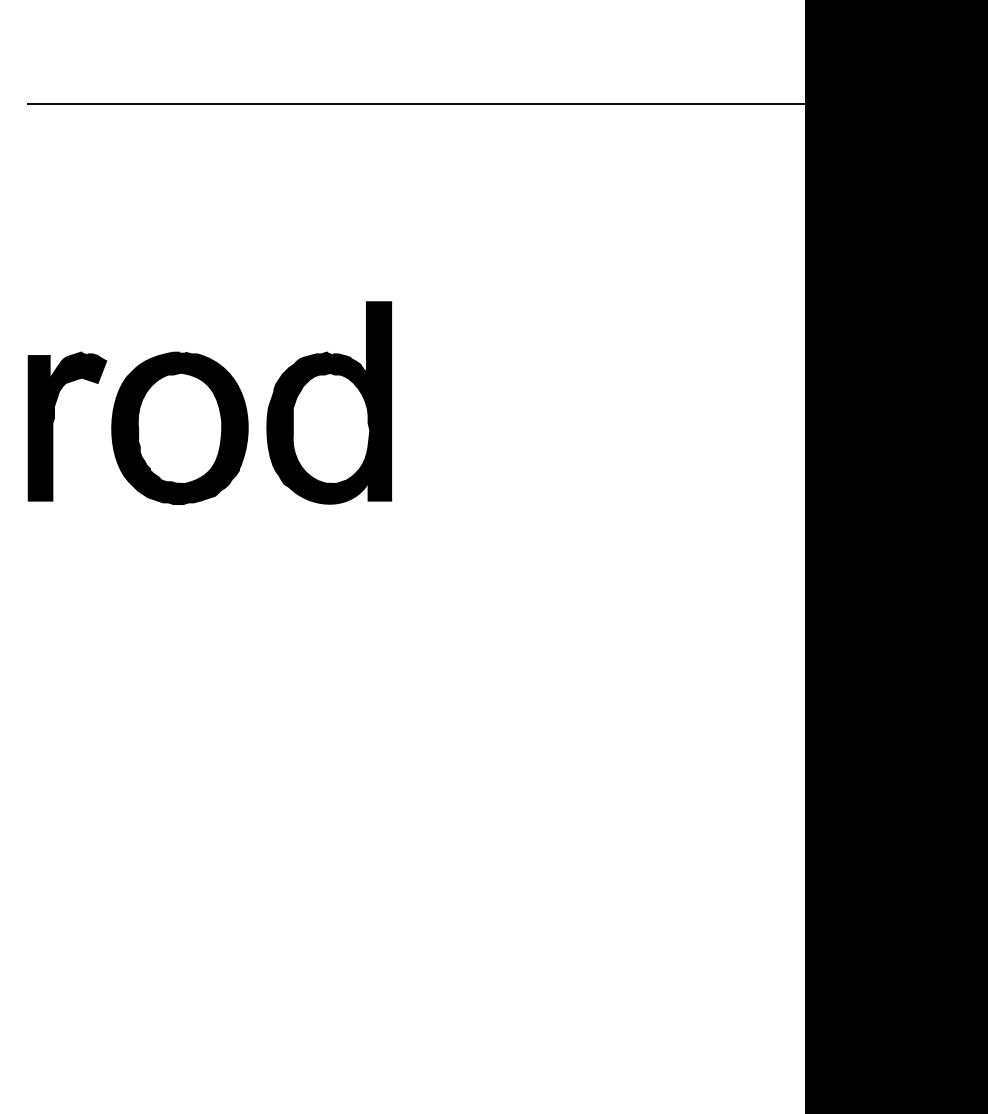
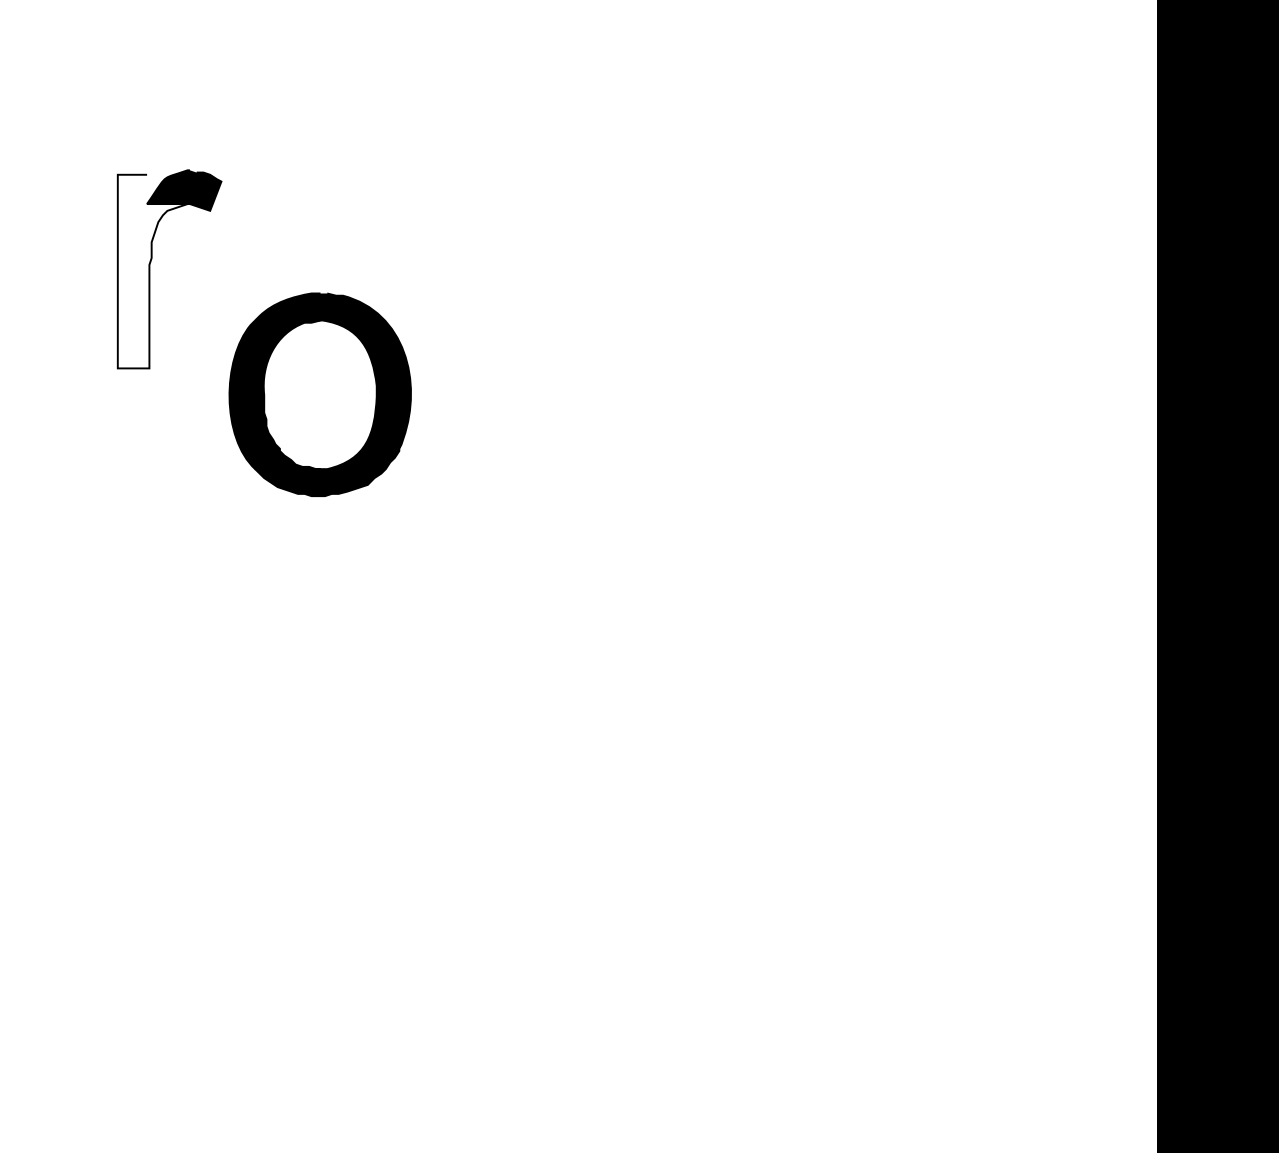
part: (329, 402) -> (520, 237), removed
part: (179, 427) -> (319, 393), moved
fill: (54, 428) -> (152, 271), removed

